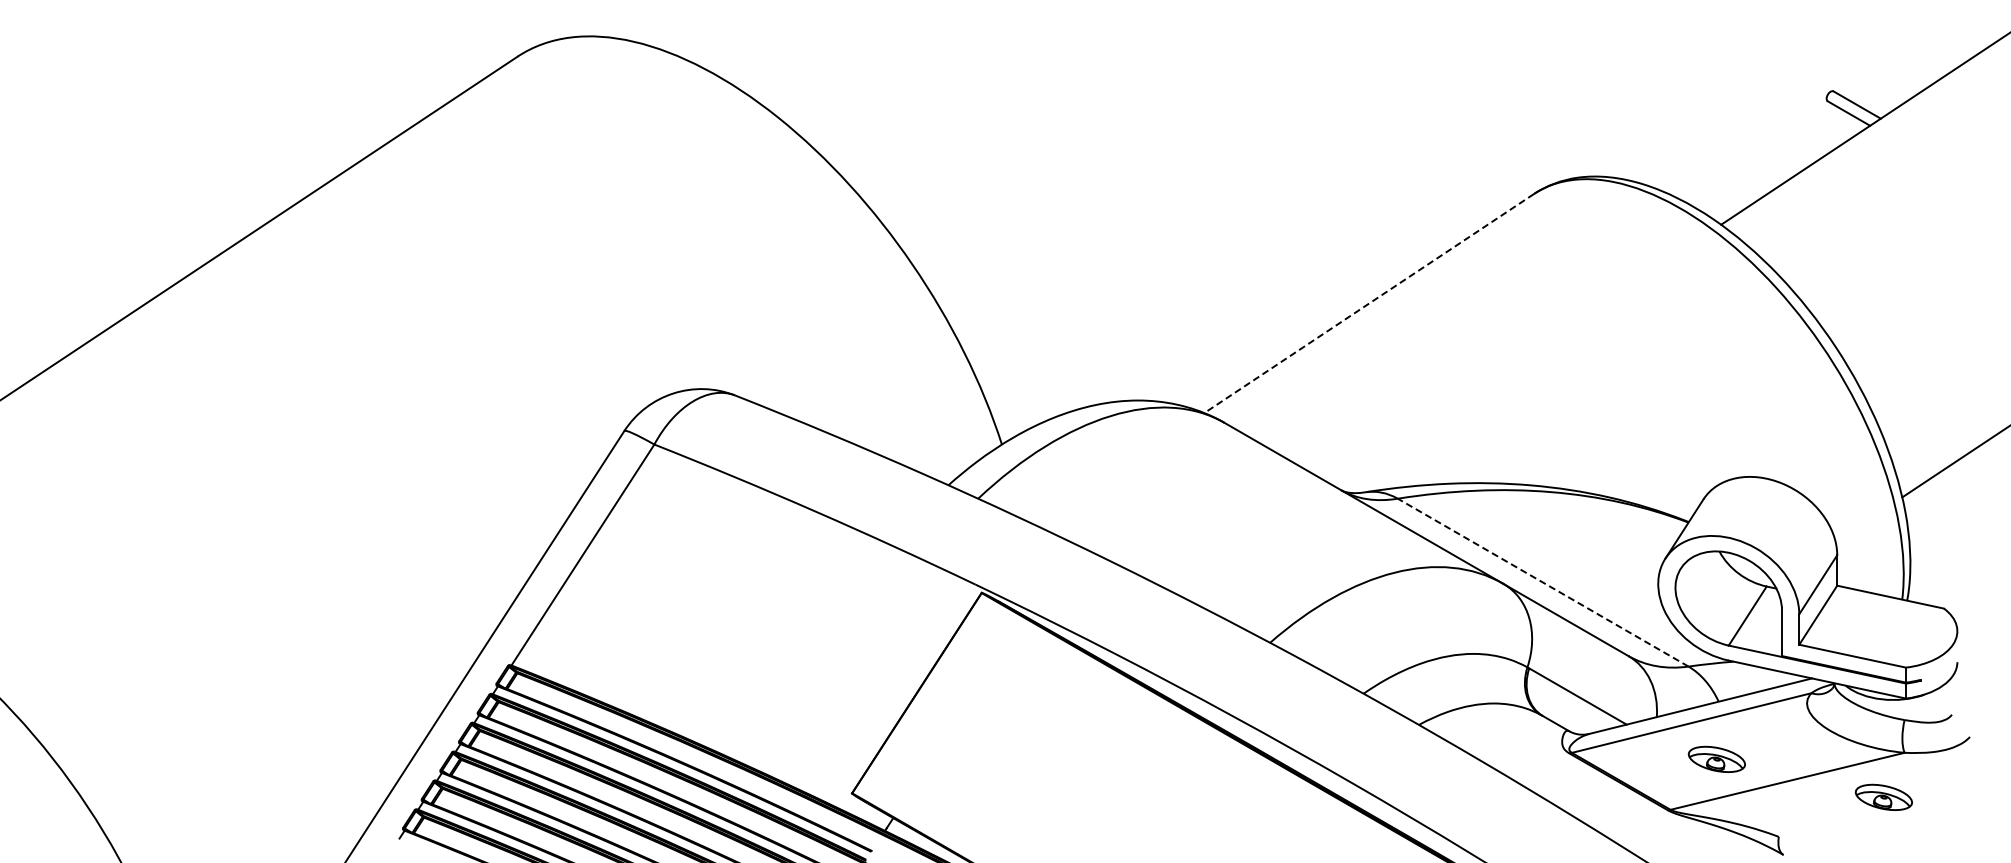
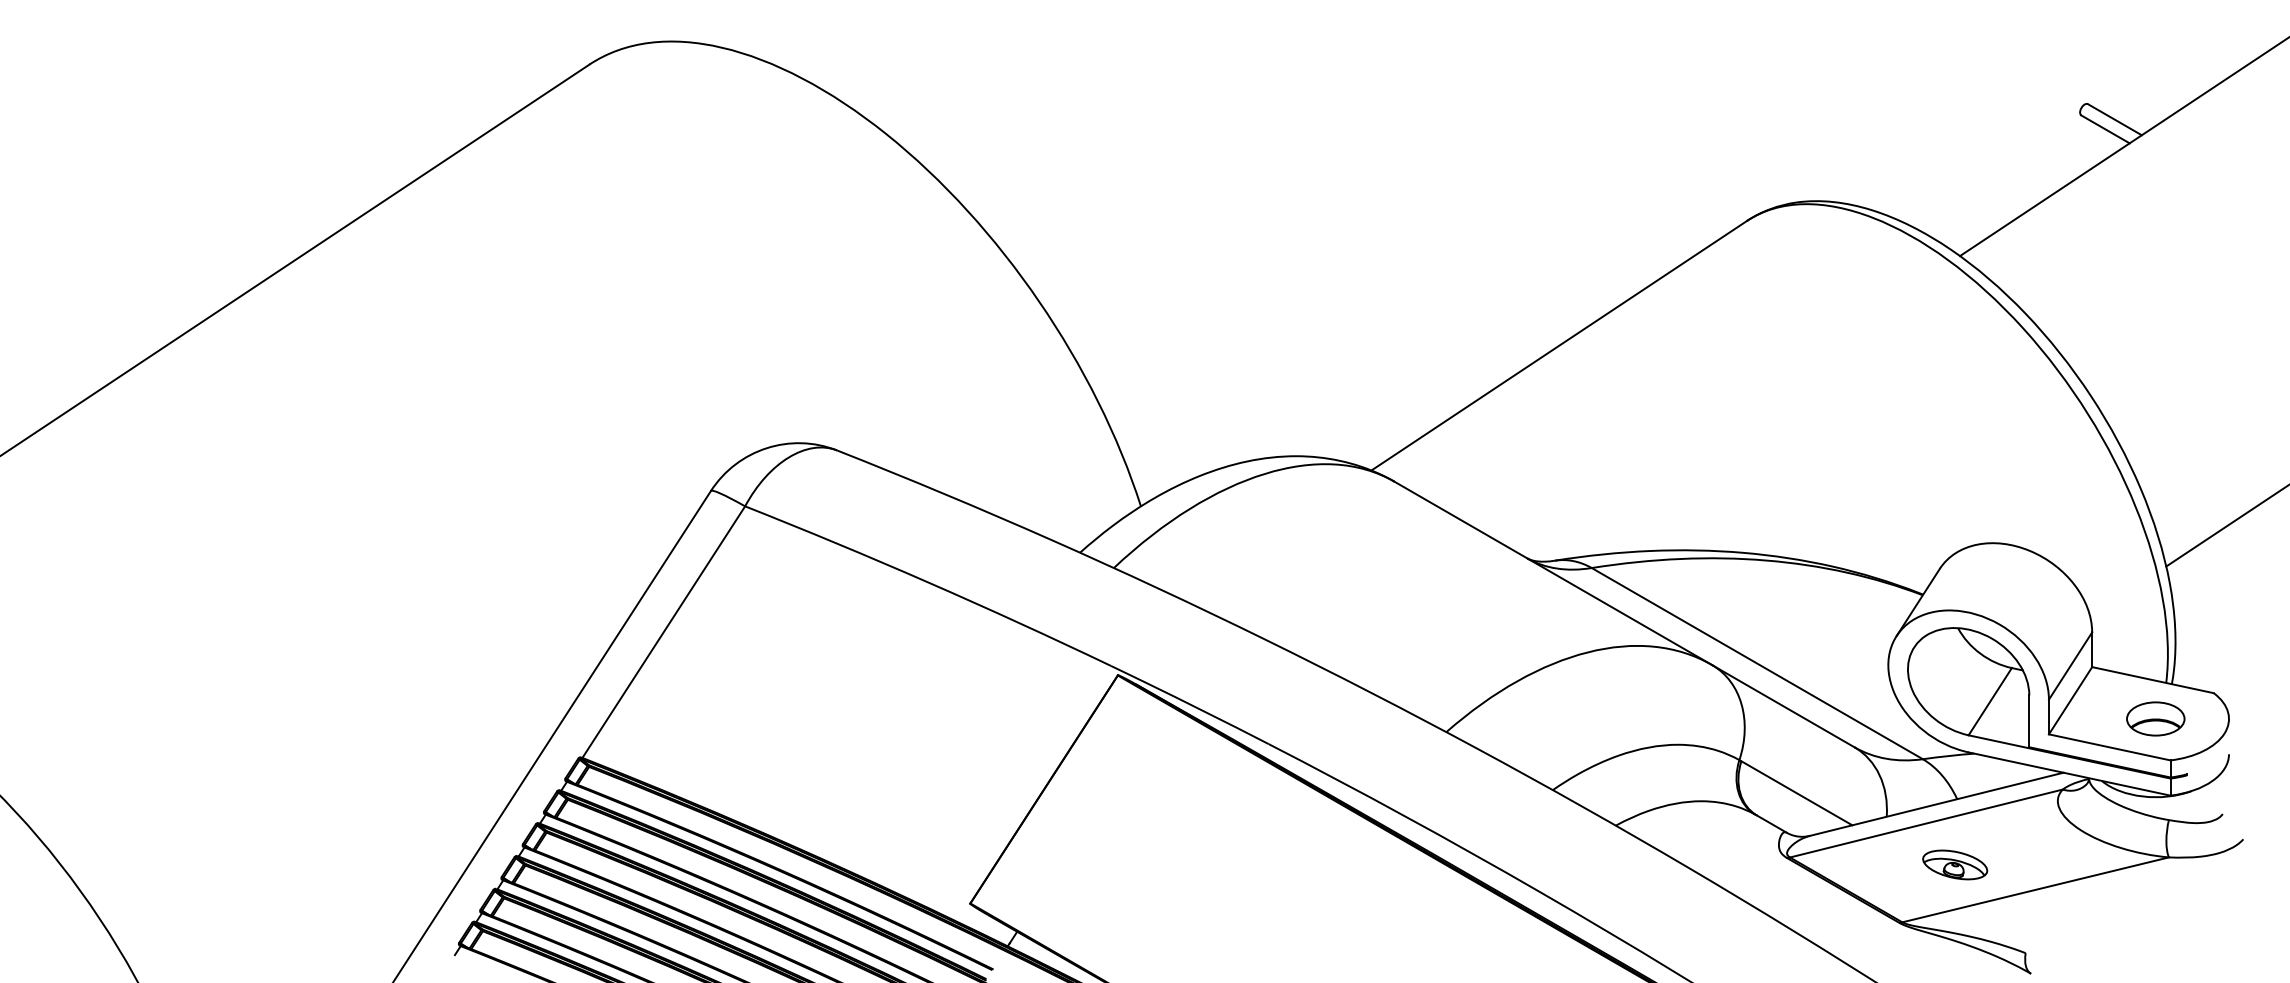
line: (1369, 303) -> (1559, 345), dashed -> solid
line: (1543, 582) -> (1757, 663), dashed -> solid
part: (1893, 630) -> (2156, 718), added
part: (1883, 796) -> (2144, 907), removed

